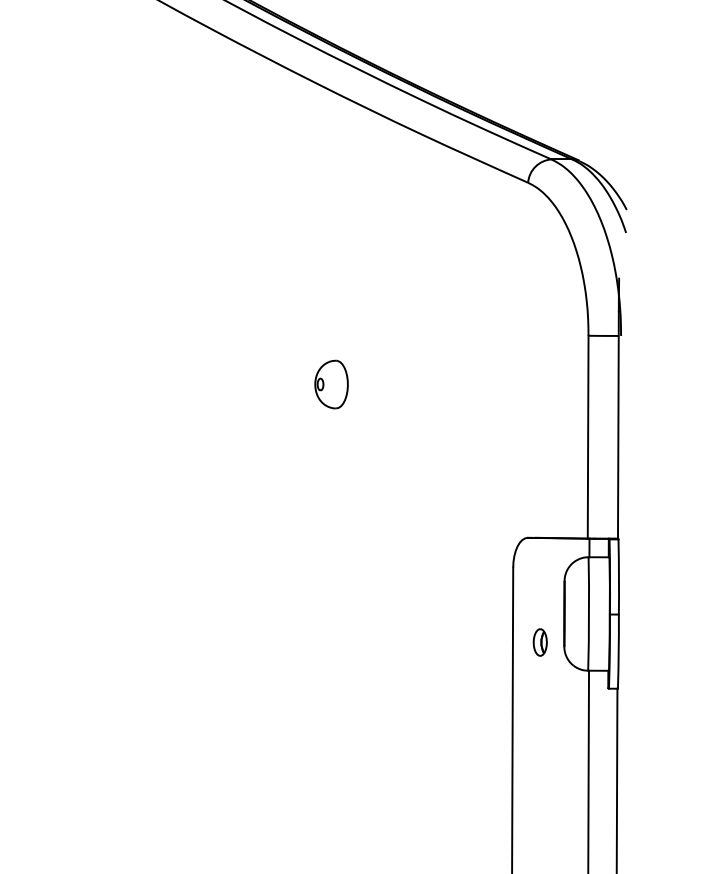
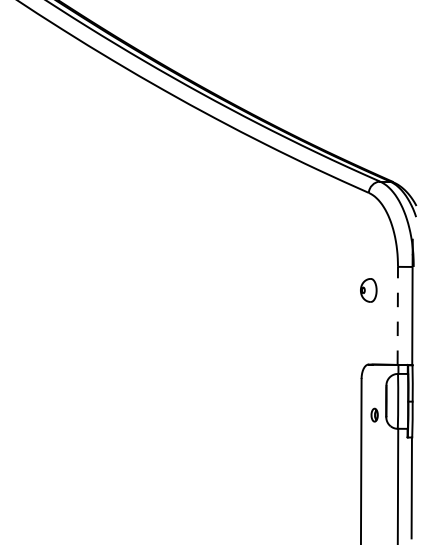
part: (331, 384) -> (368, 290), moved
line: (587, 436) -> (397, 315), solid -> dashed

